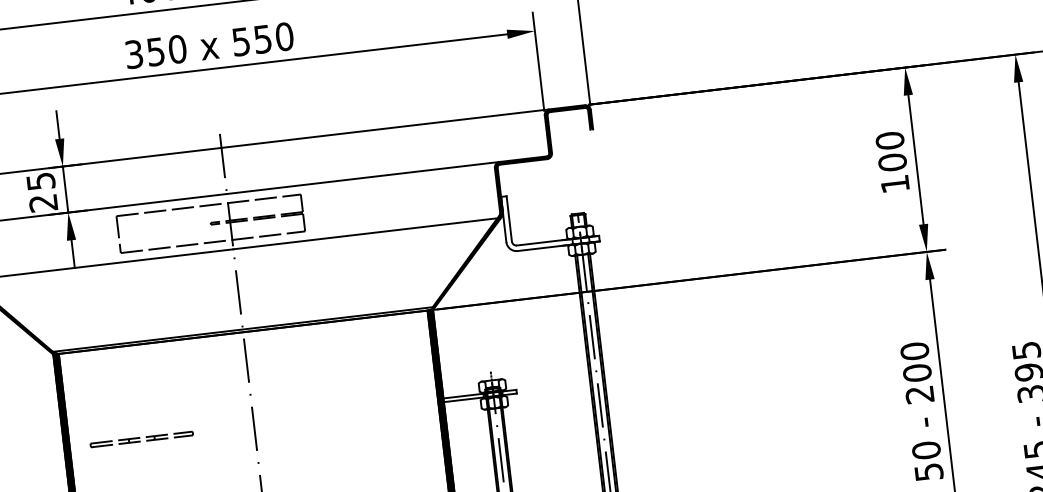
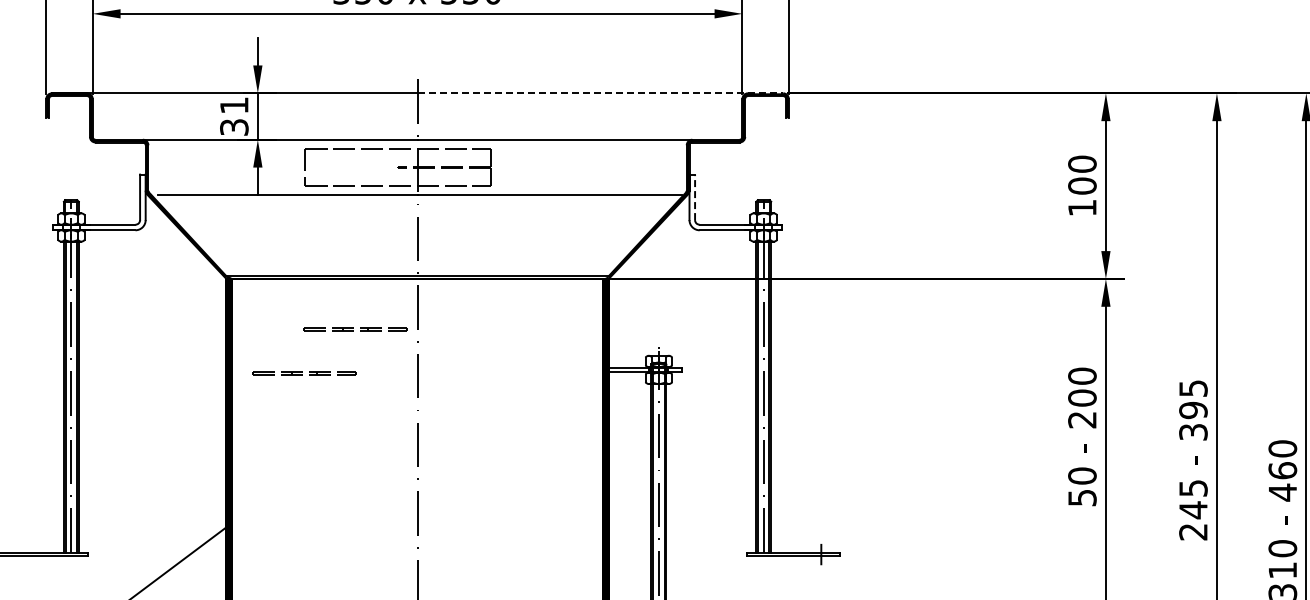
line: (403, 126) -> (600, 93), solid -> dashed
text: (42, 192) -> (234, 116), 25 -> 31
line: (509, 218) -> (695, 197), solid -> dashed
line: (185, 388) -> (353, 328), added

